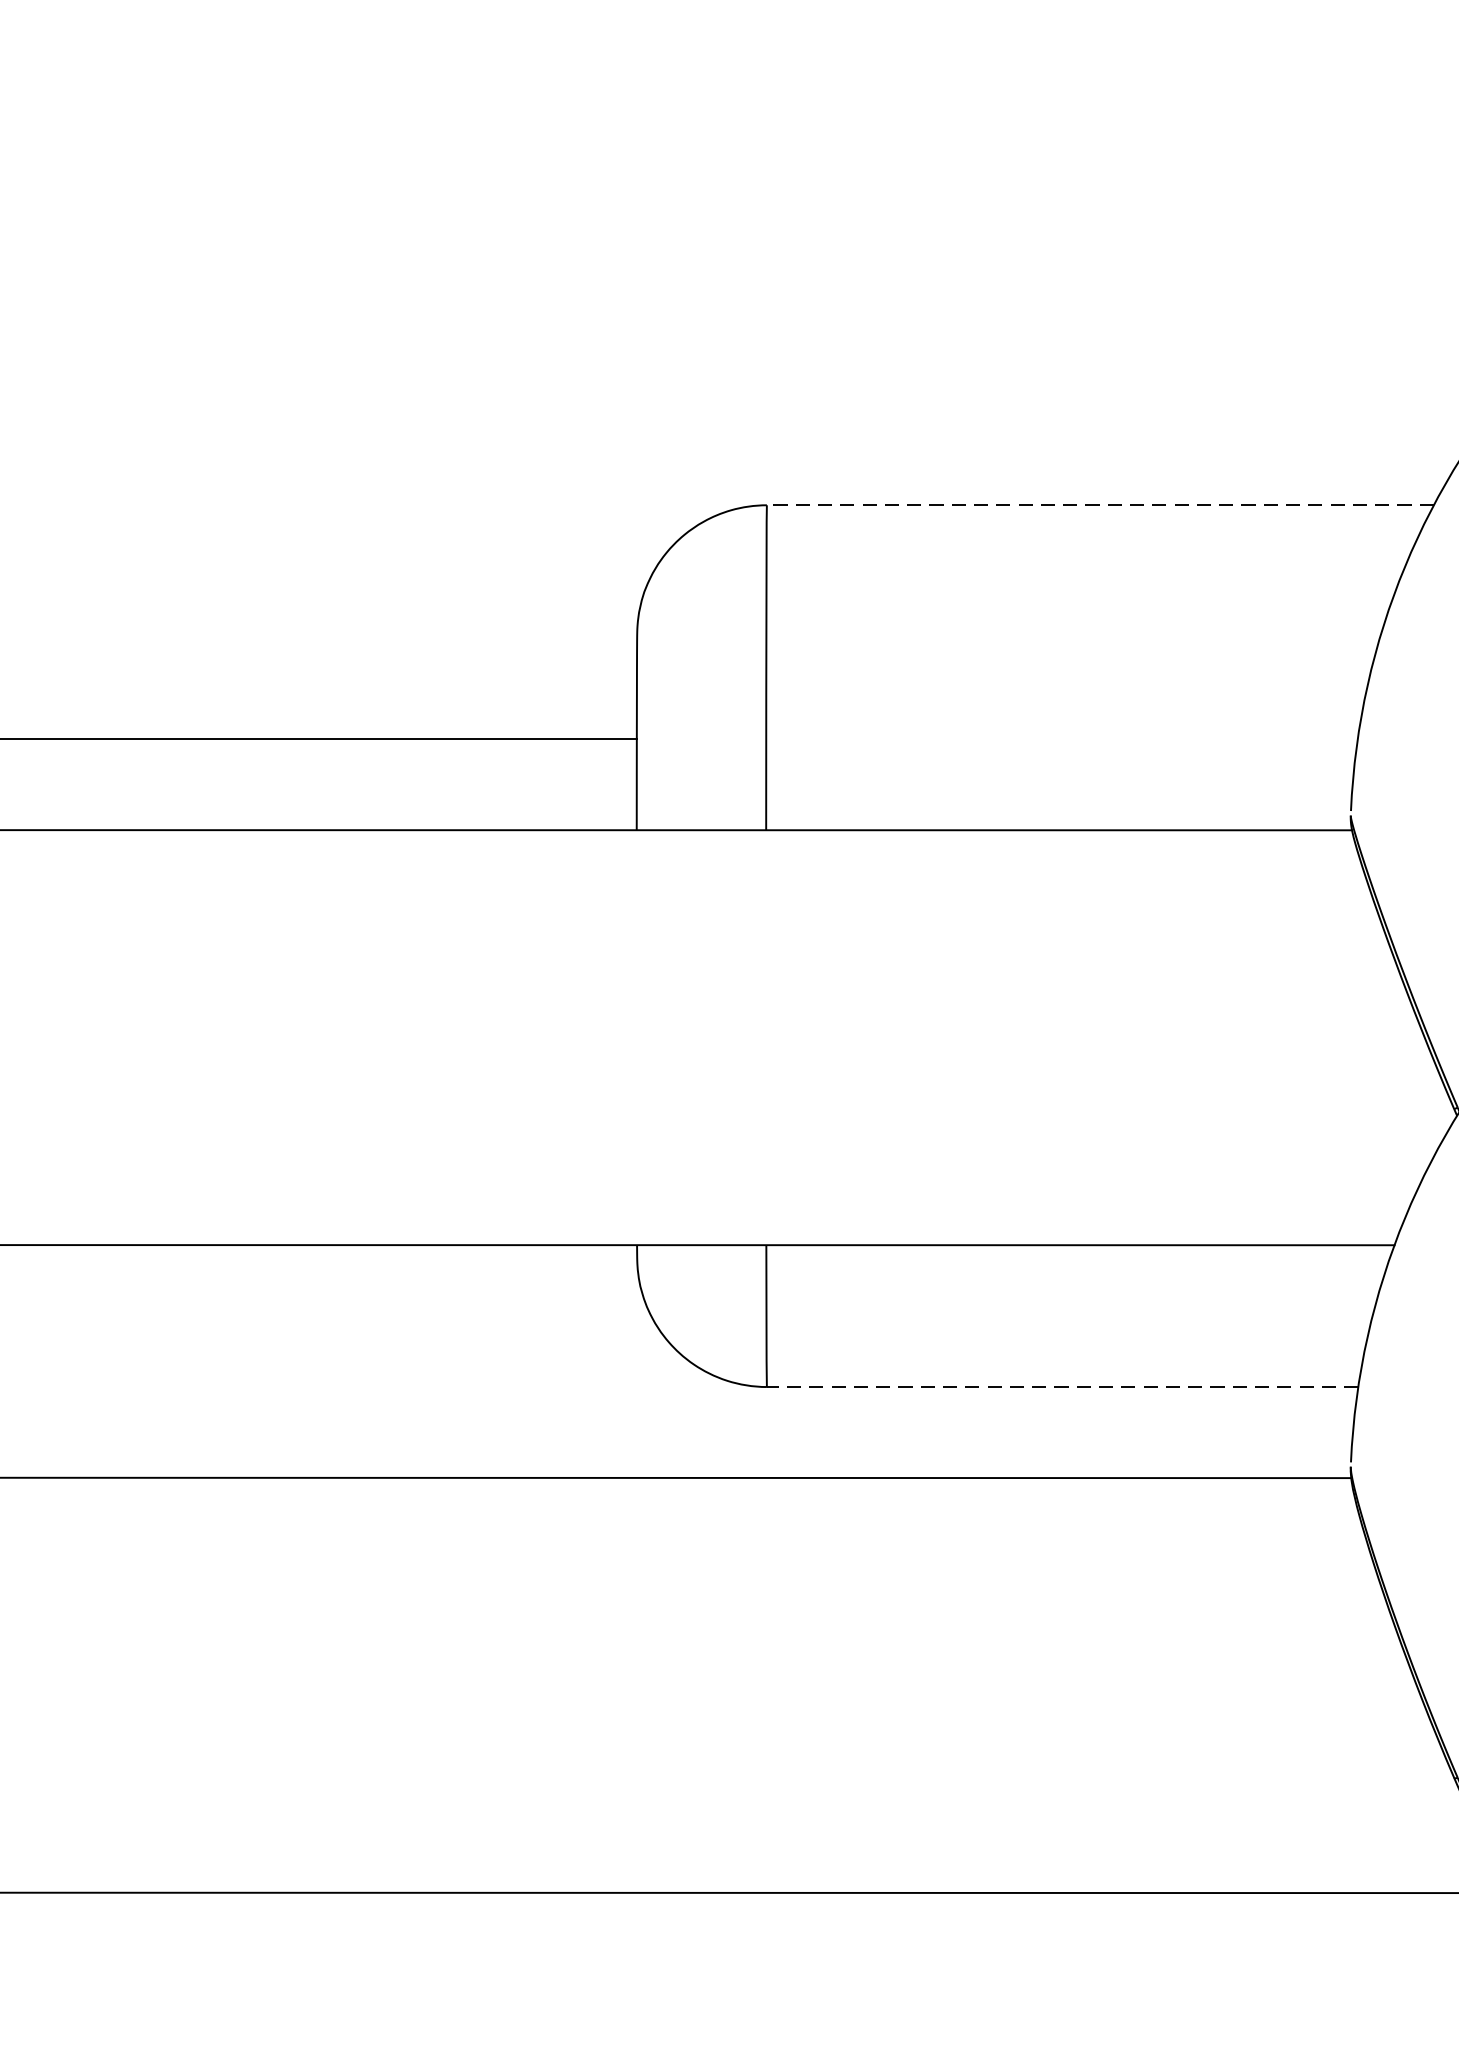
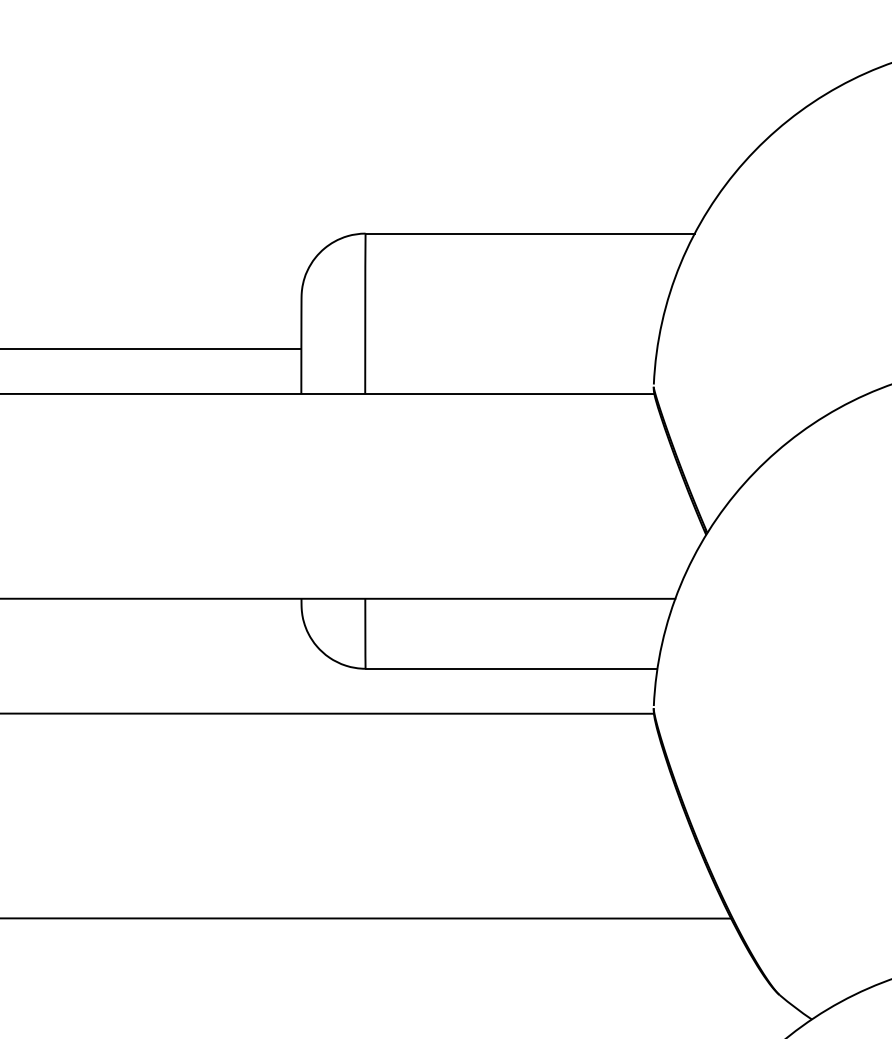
line: (1101, 505) -> (530, 233), dashed -> solid
line: (1062, 1386) -> (511, 668), dashed -> solid

